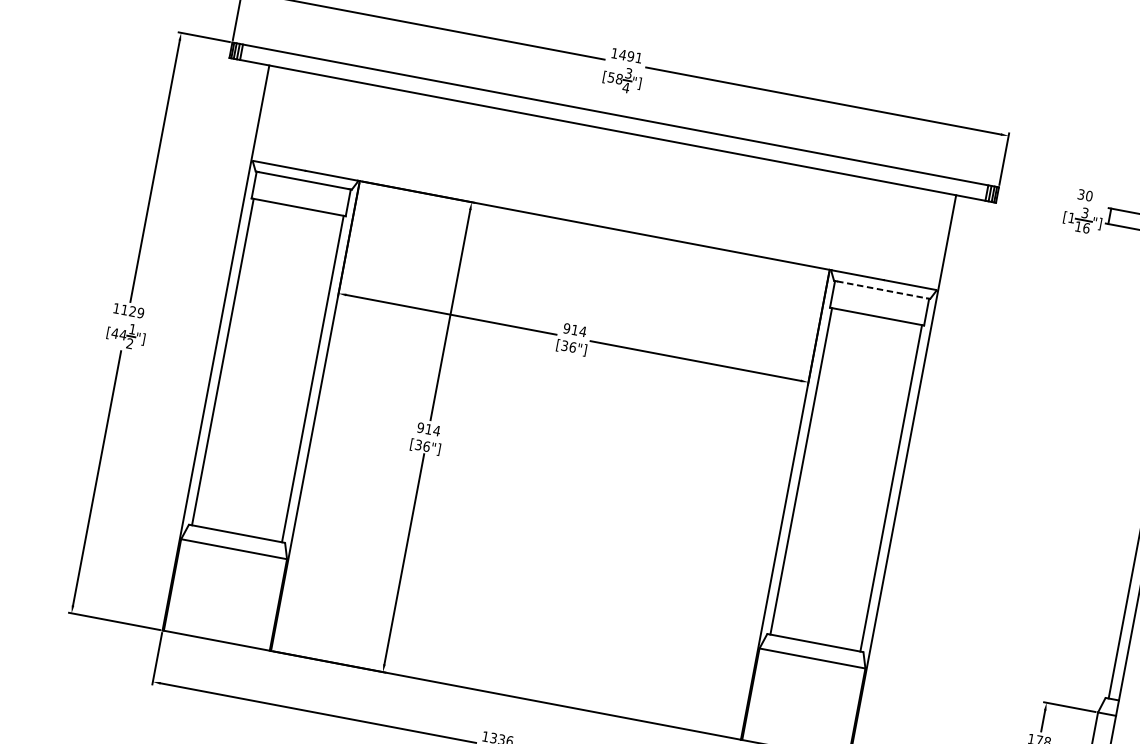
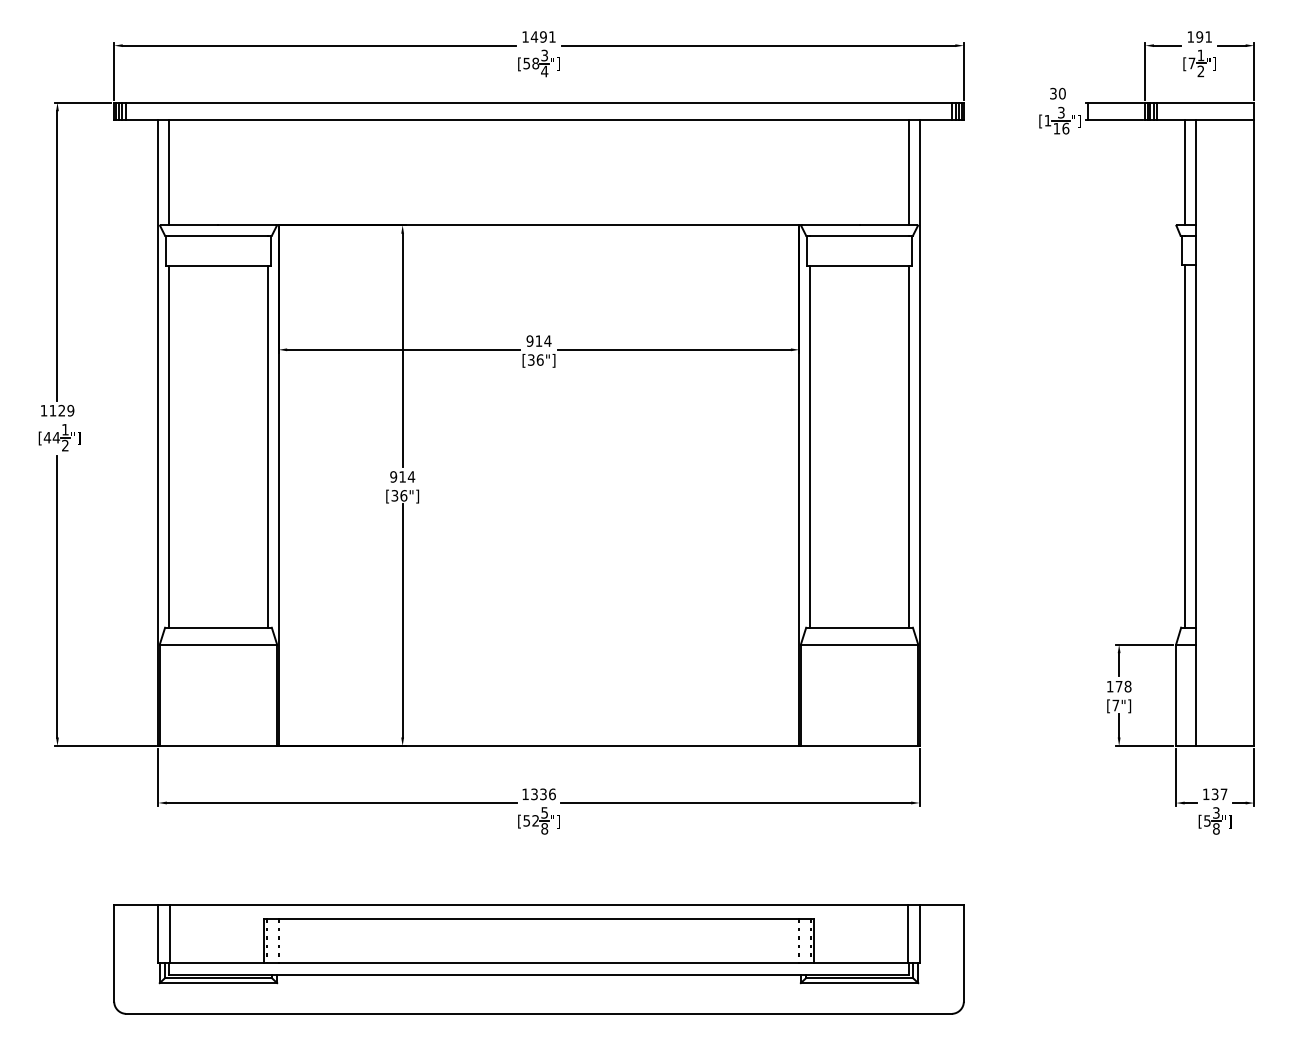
line: (269, 114) -> (168, 172), added
line: (937, 241) -> (909, 172), added
line: (881, 290) -> (859, 236), dashed -> solid

